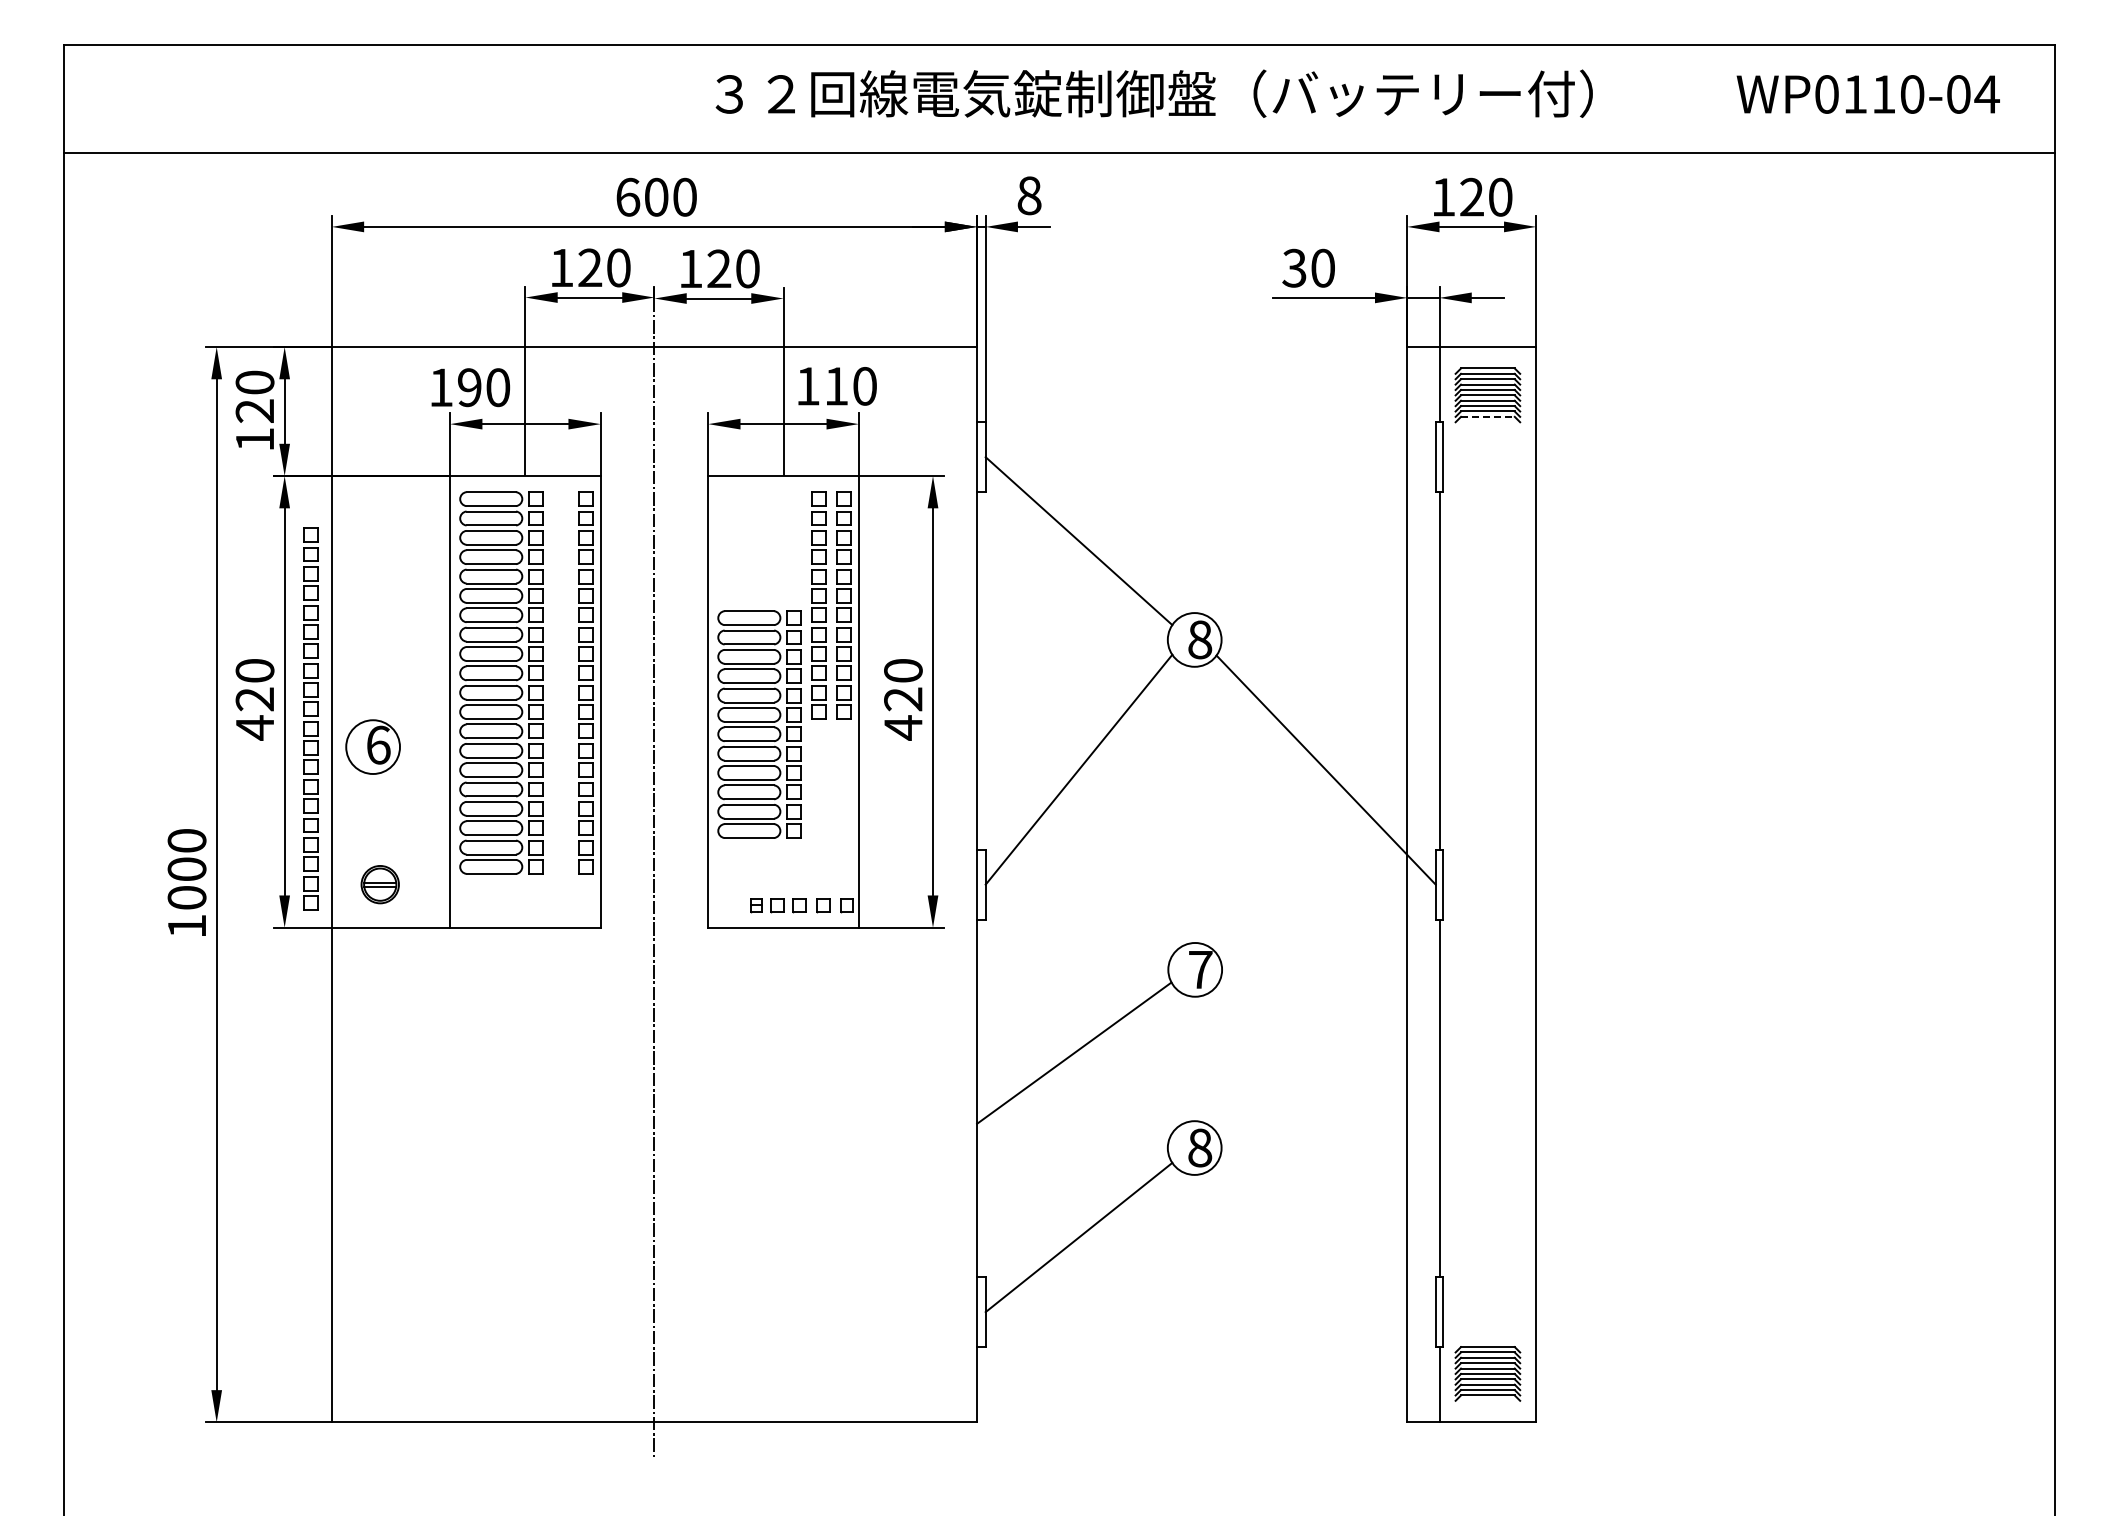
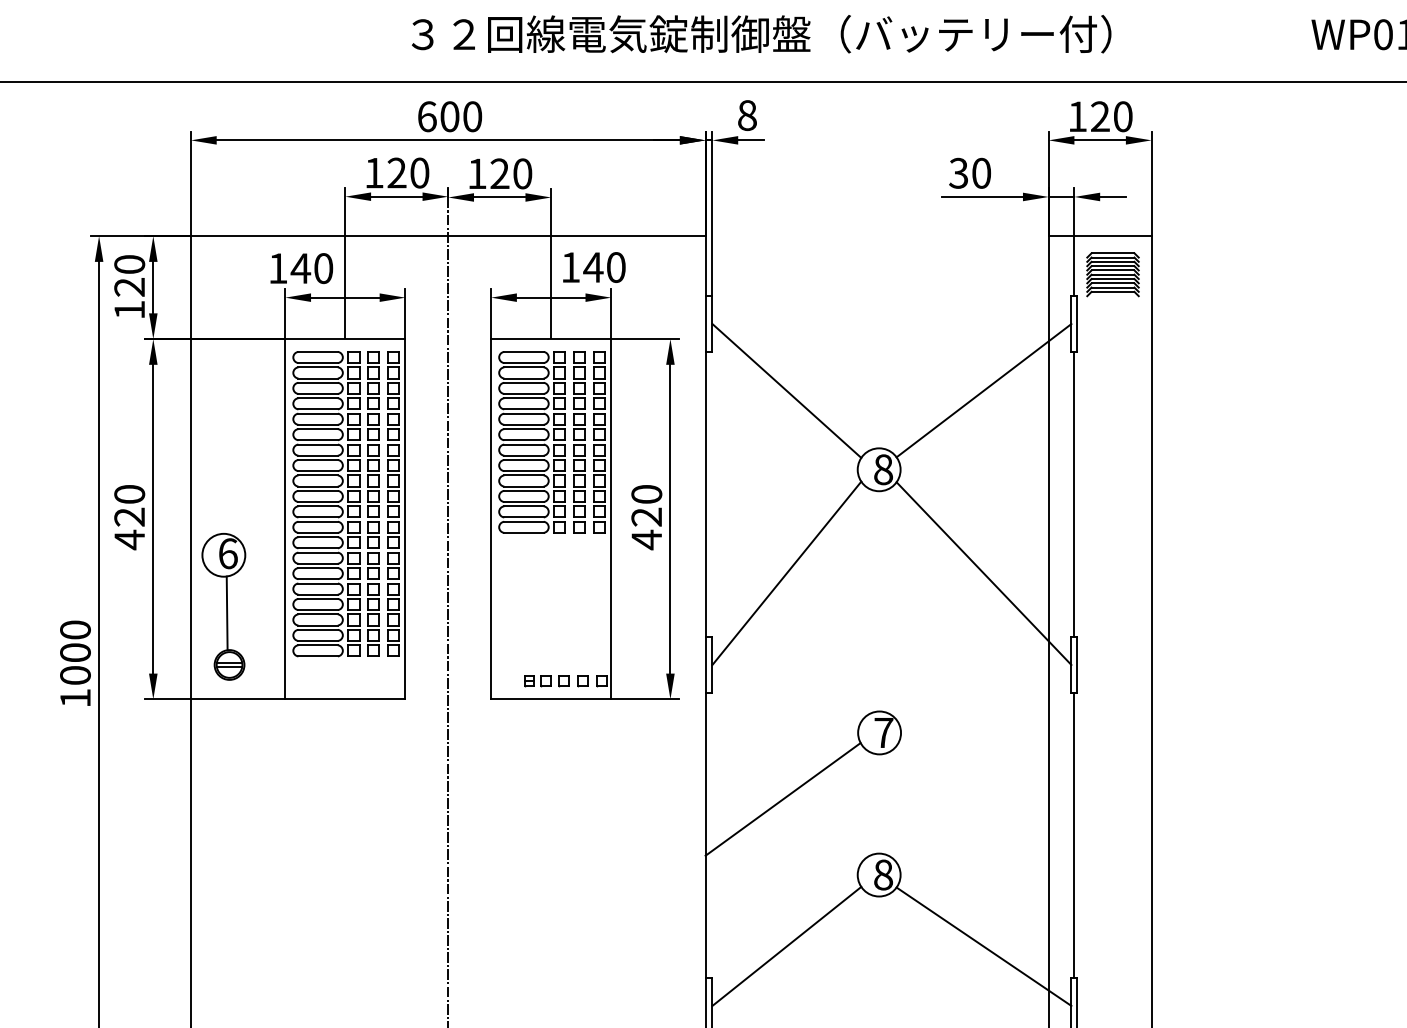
text: (1153, 93) -> (760, 33), moved
text: (836, 386) -> (593, 267), 110 -> 140
text: (469, 387) -> (300, 268), 190 -> 140
line: (1487, 416) -> (1112, 291), dashed -> solid
line: (1325, 540) -> (983, 390), added
part: (310, 718) -> (373, 503), moved
part: (759, 724) -> (532, 442), moved
line: (376, 819) -> (226, 613), added
line: (1325, 1237) -> (983, 946), added

